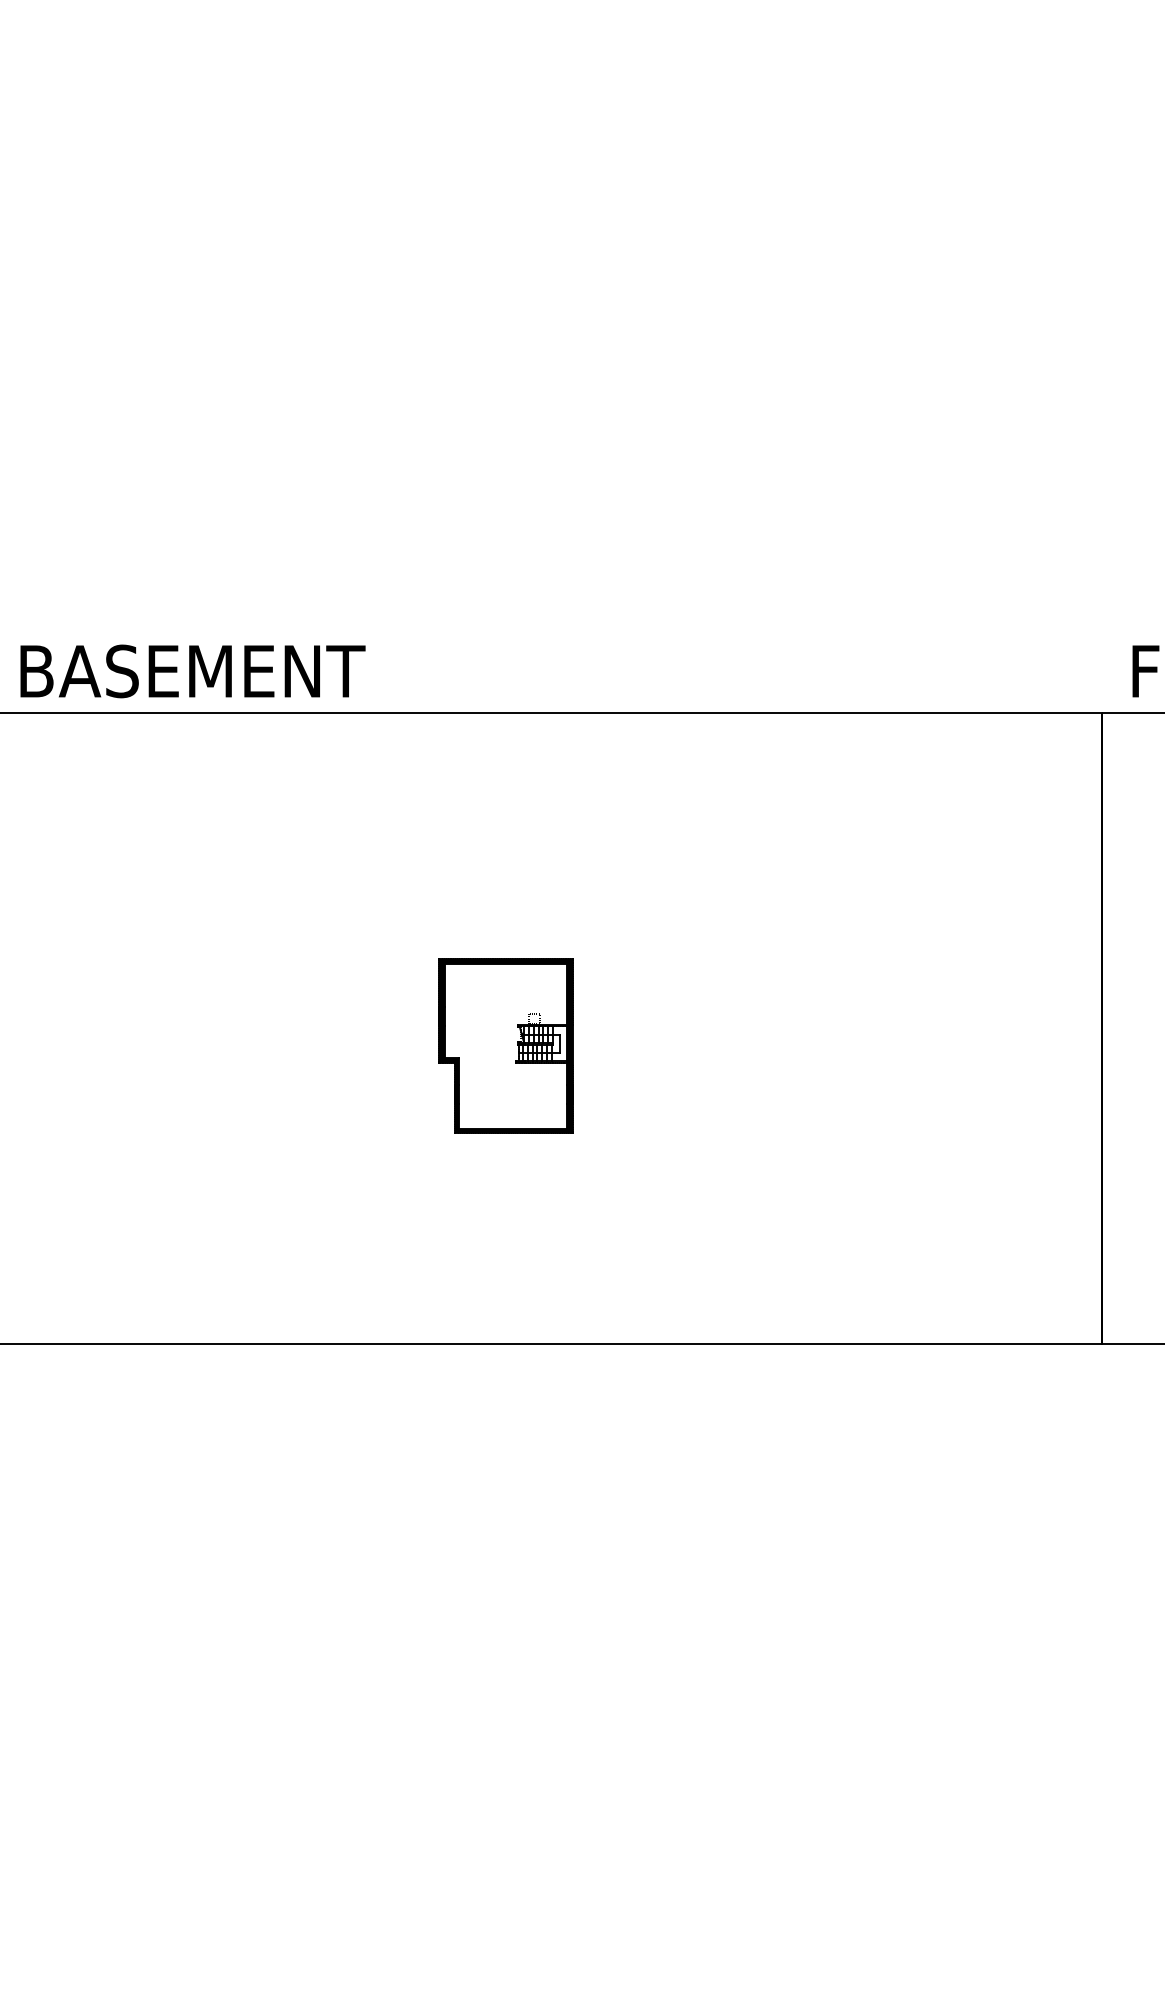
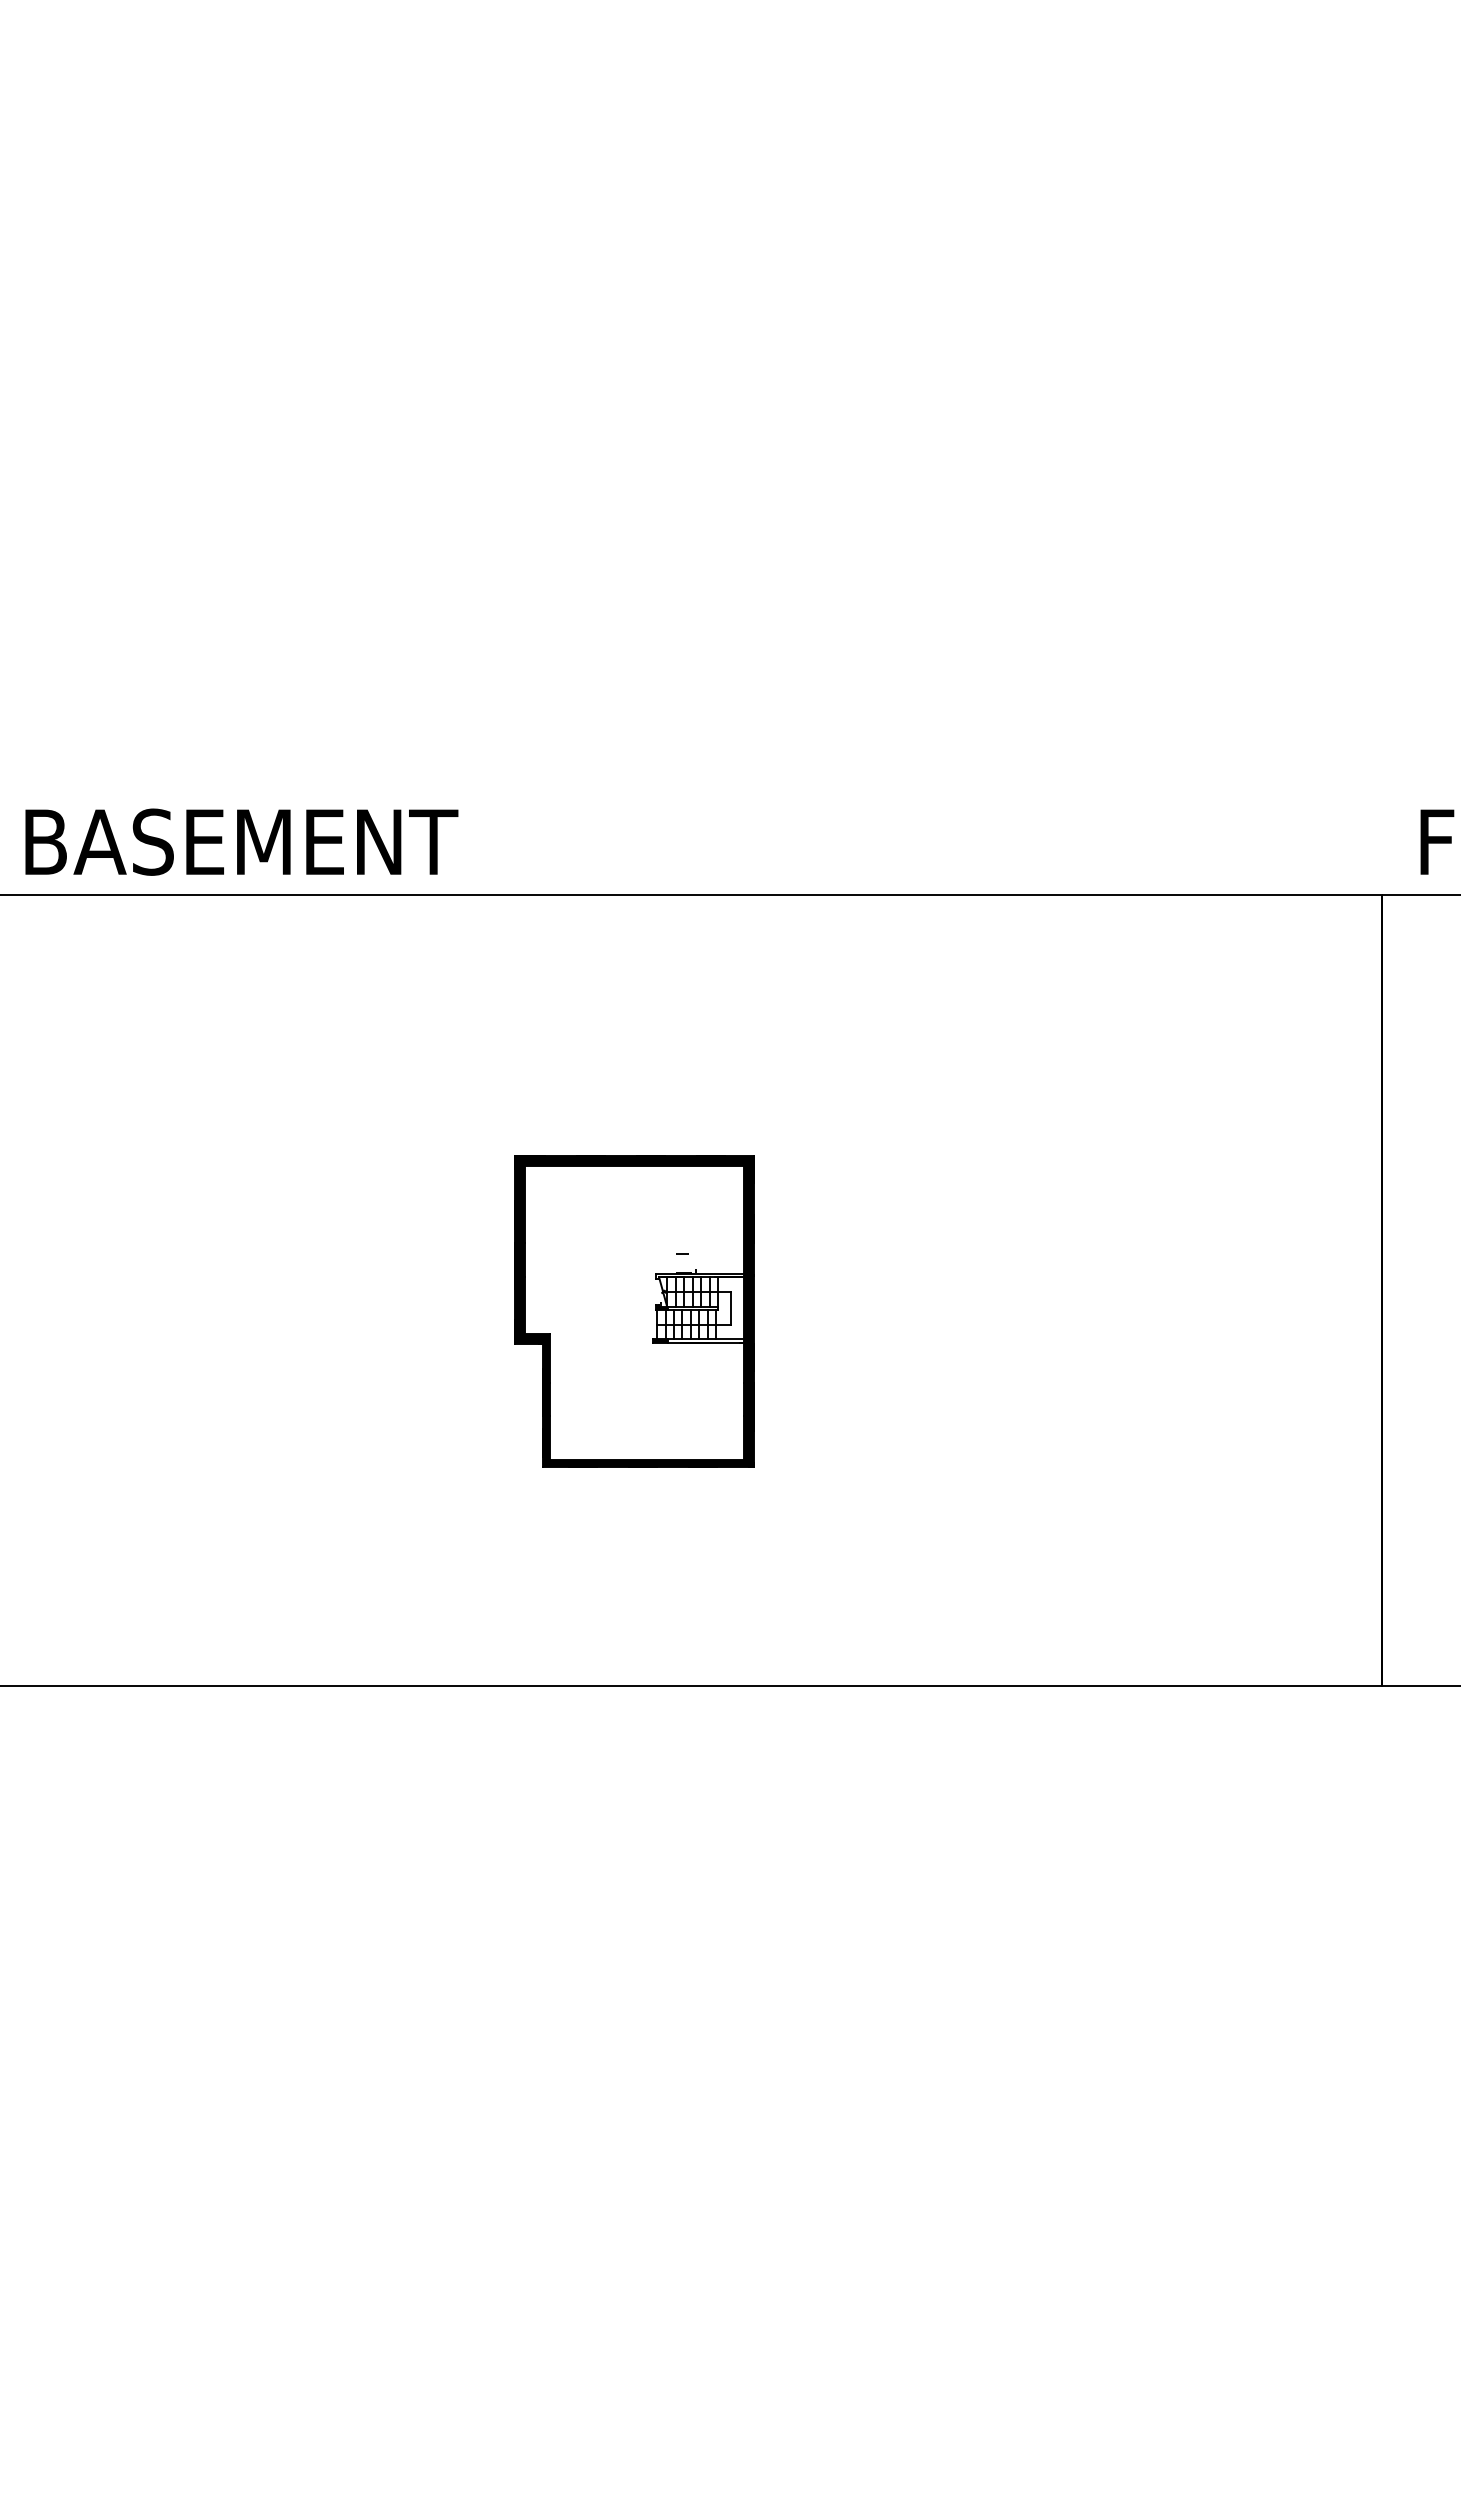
part: (505, 1045) -> (634, 1311), size x1.43

